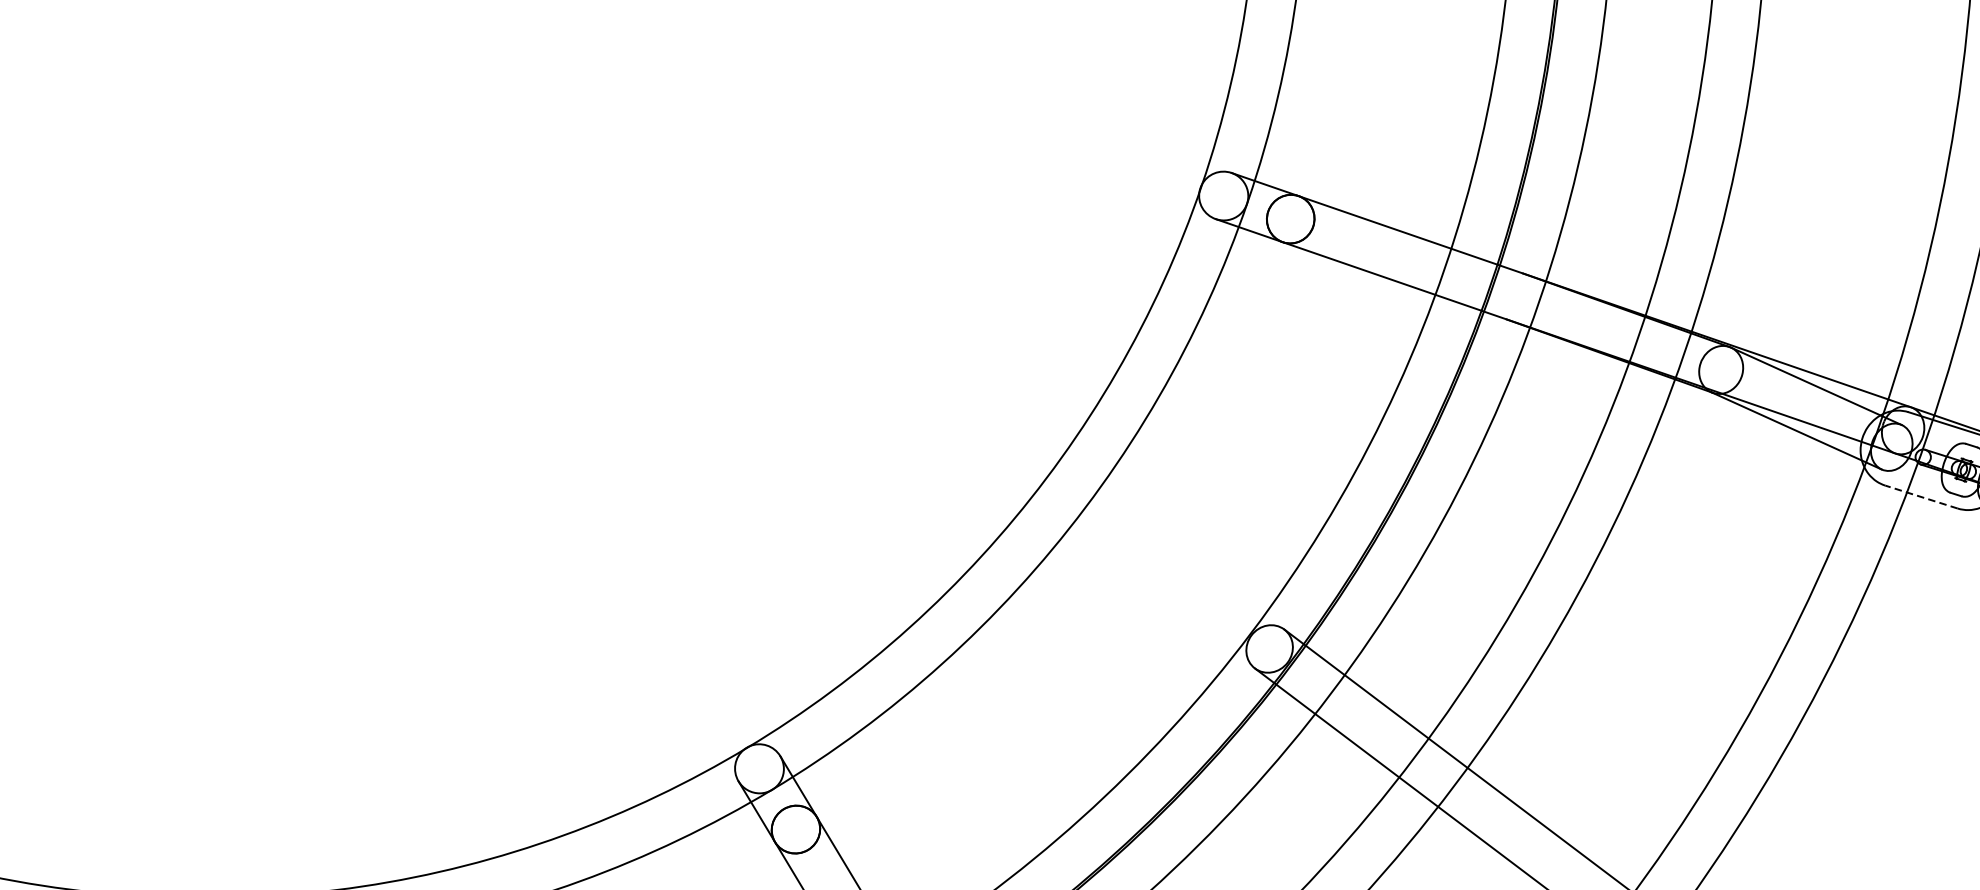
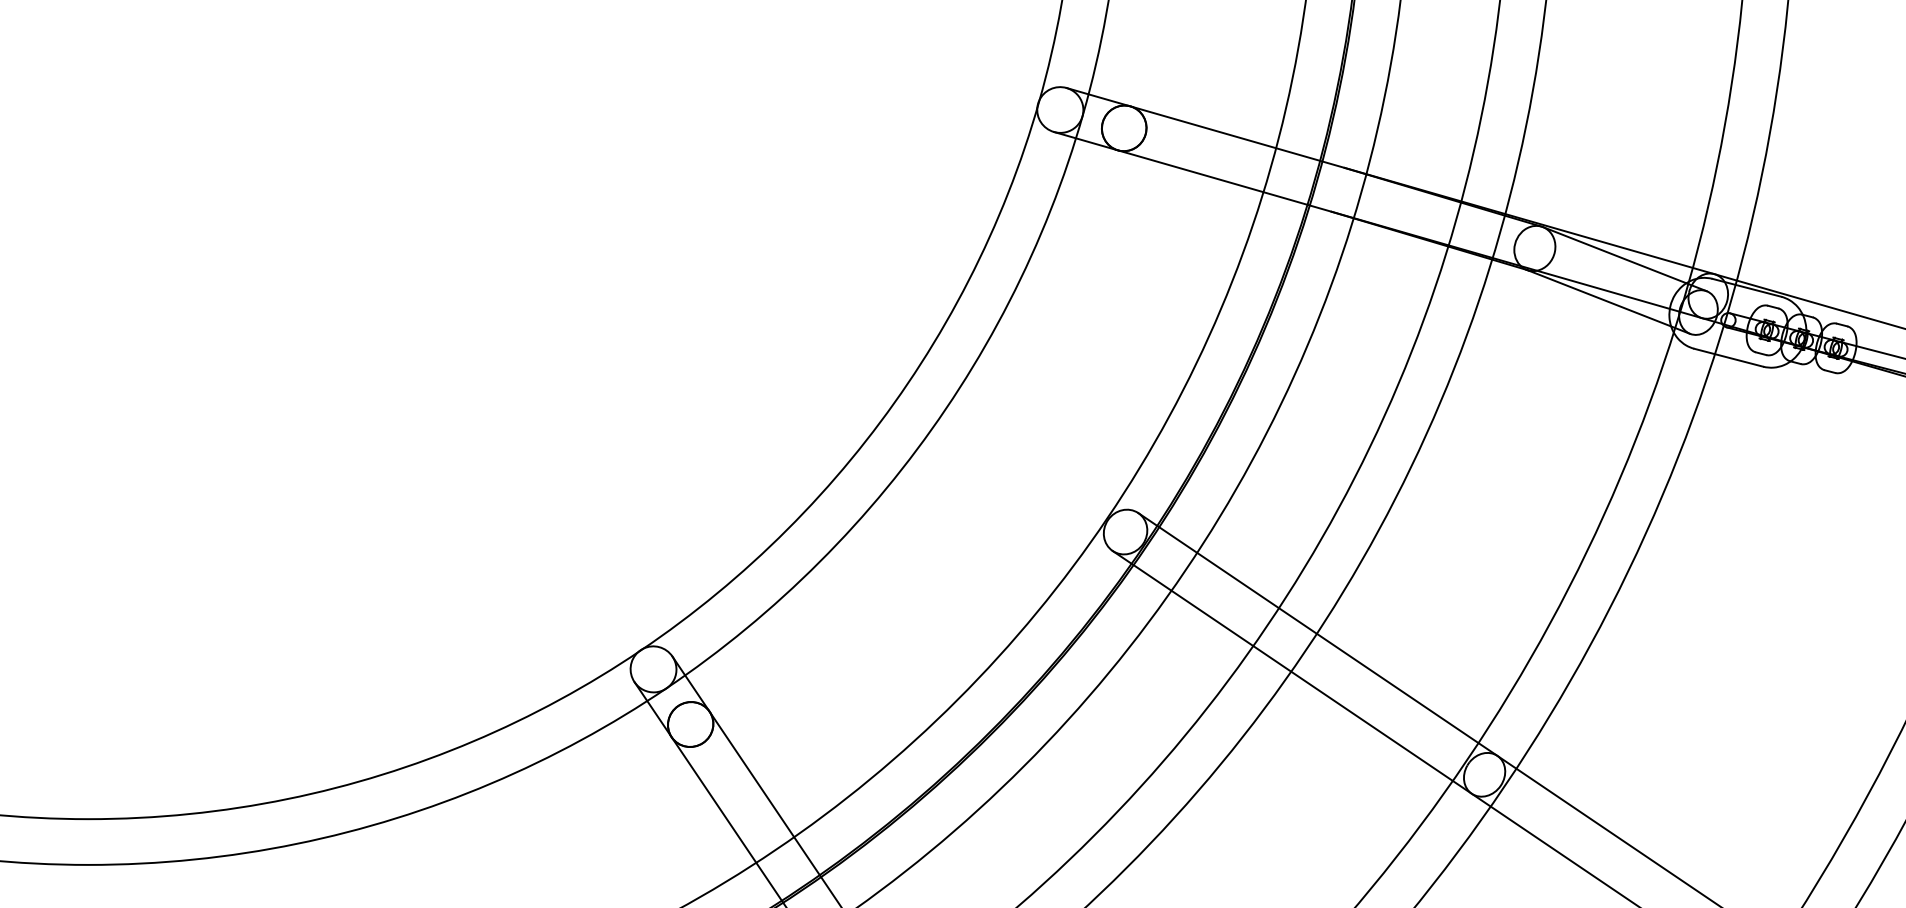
line: (1921, 496) -> (1728, 357), dashed -> solid

